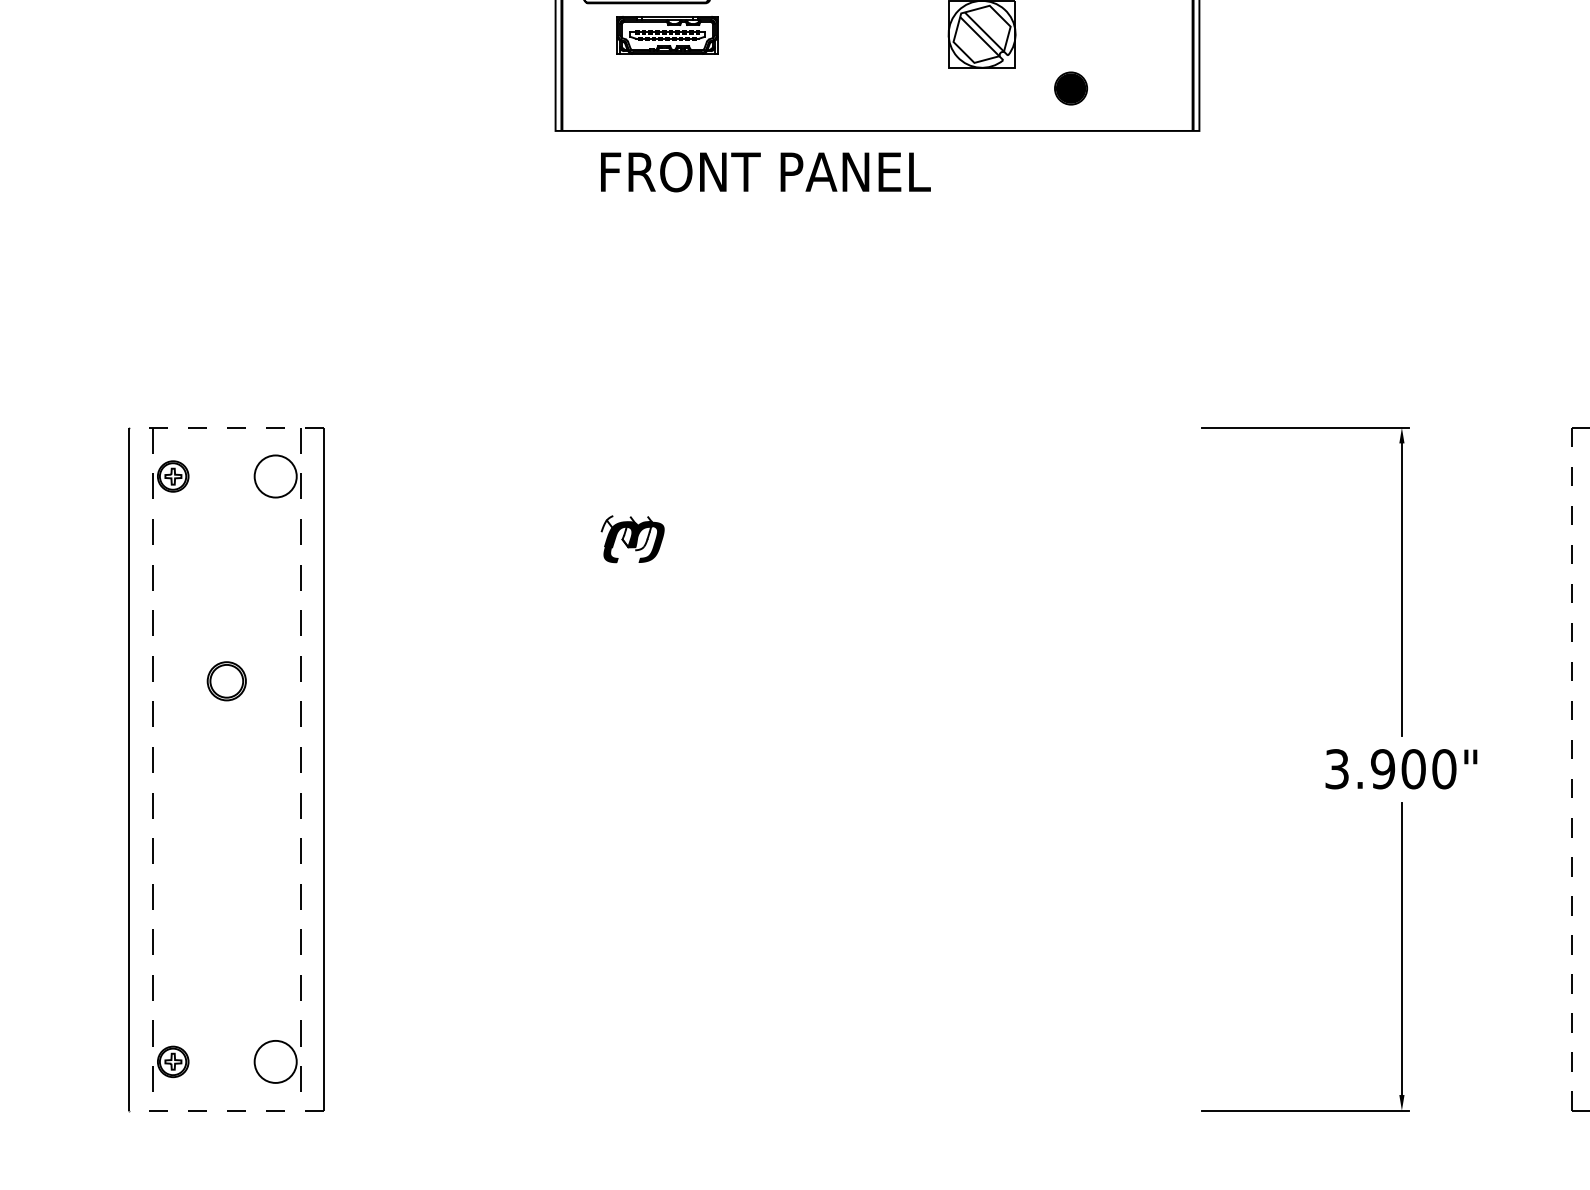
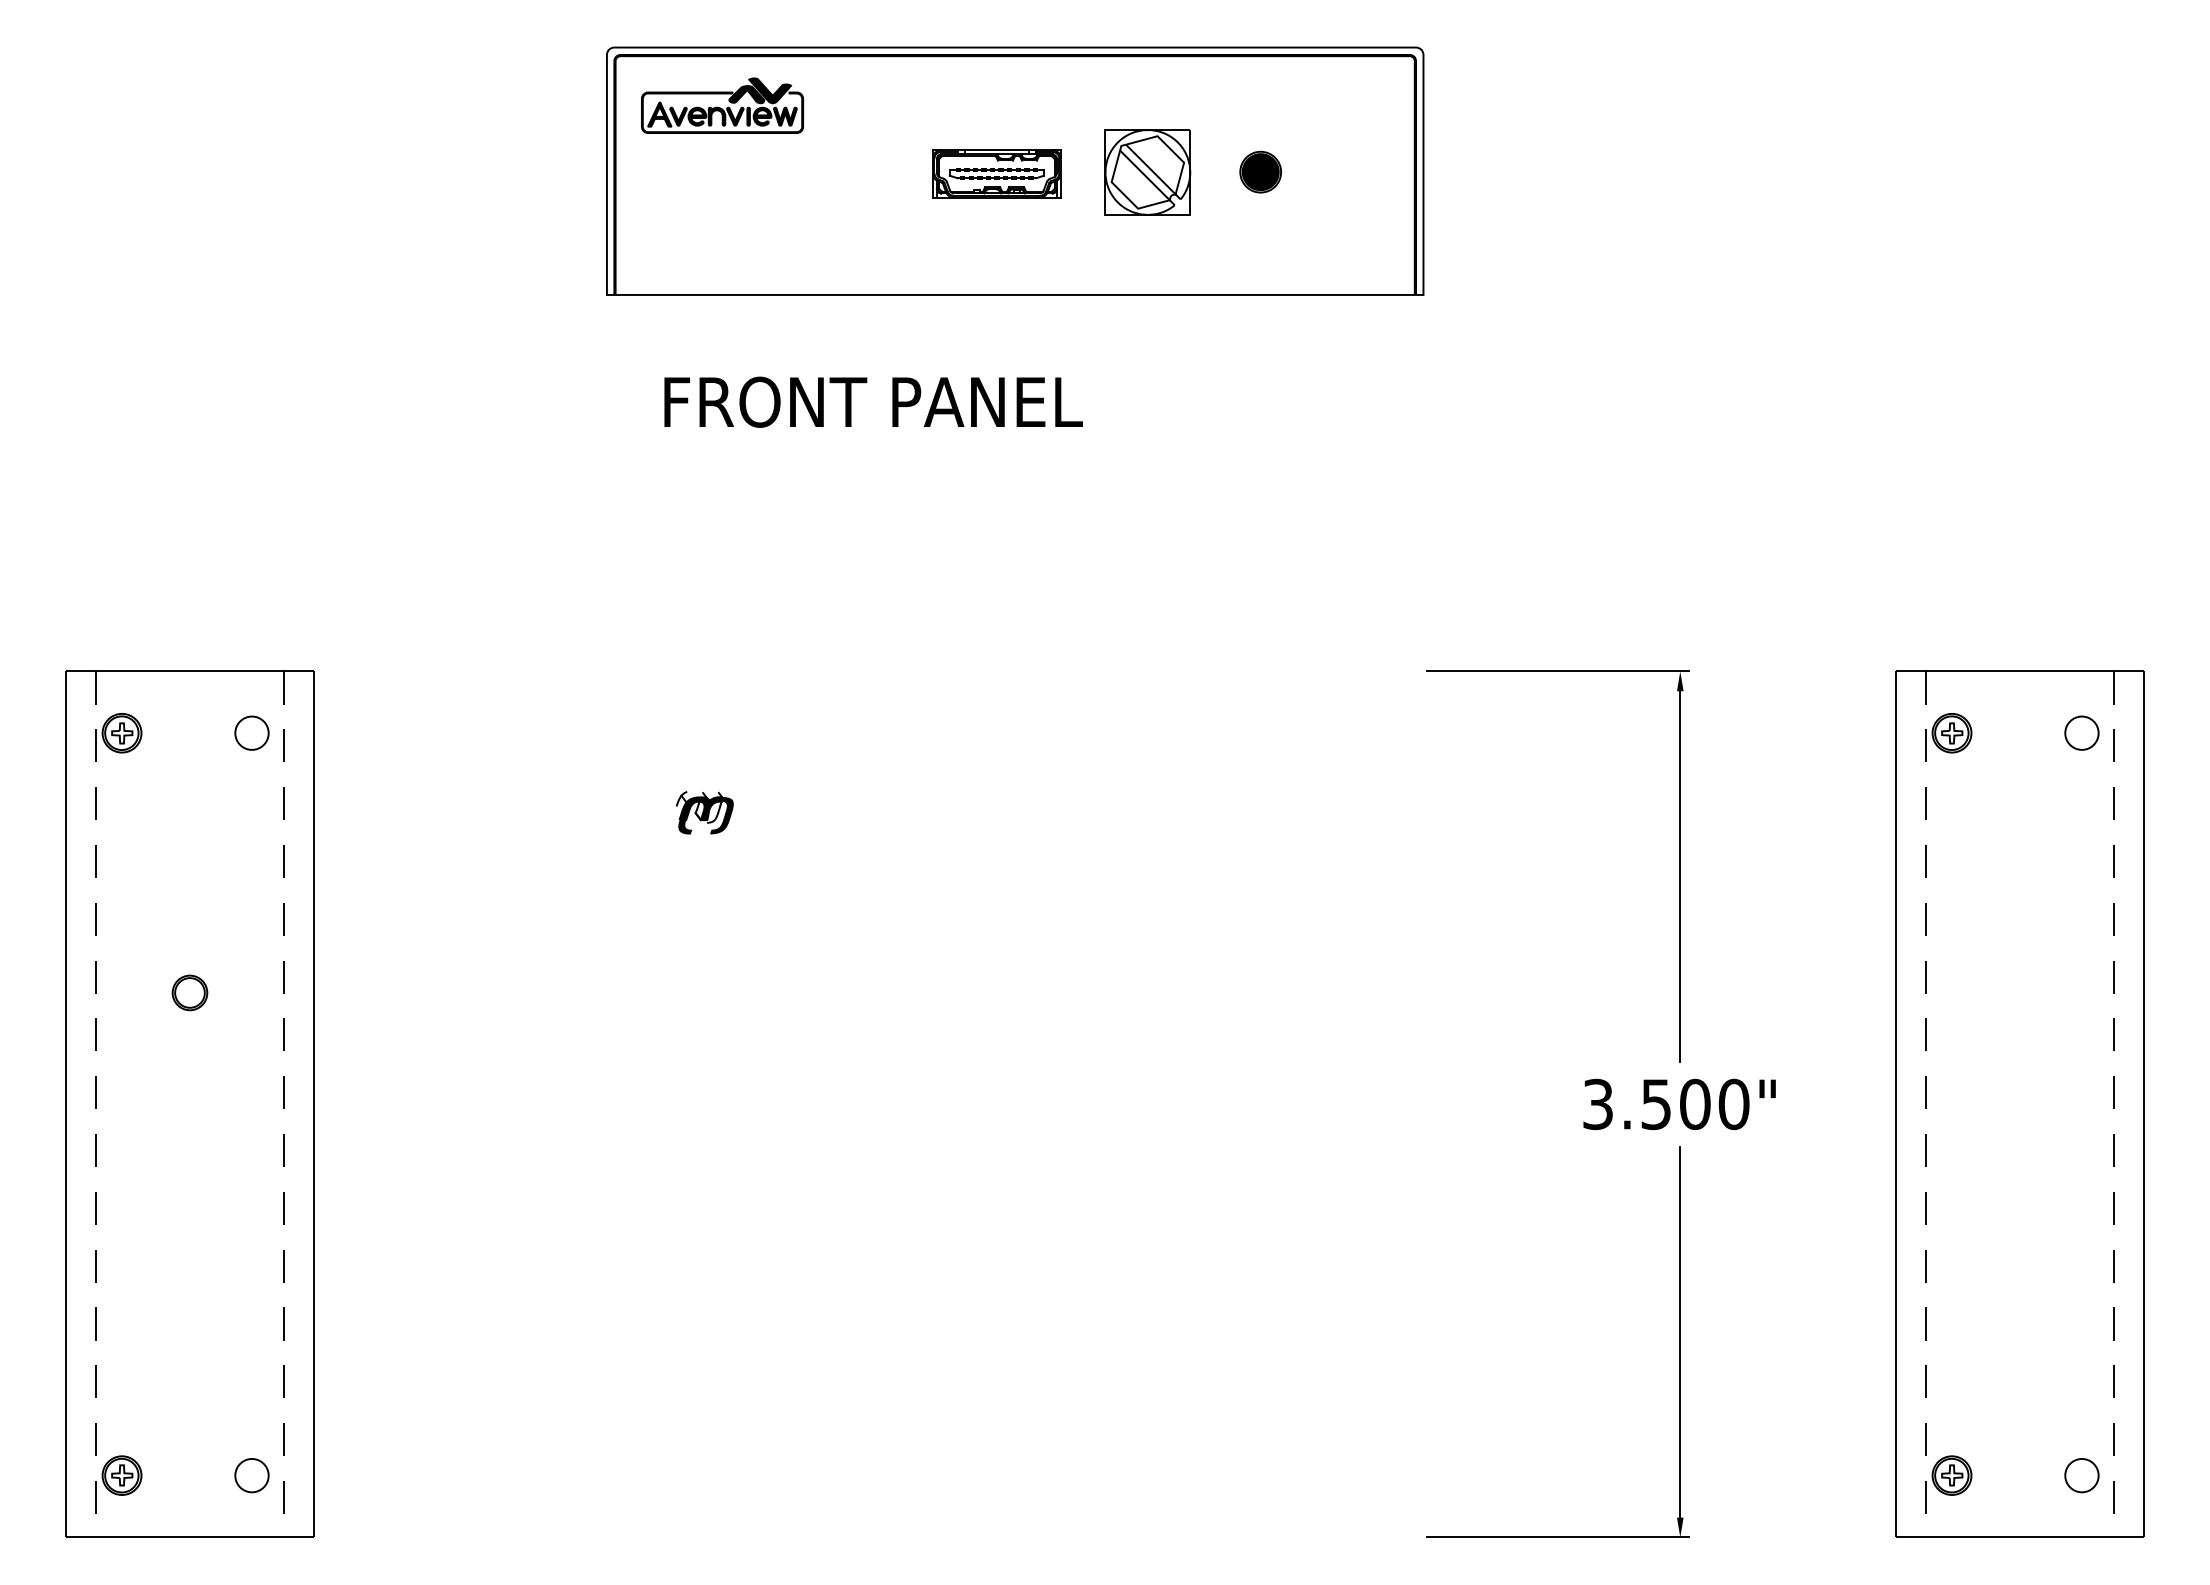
part: (667, 35) -> (996, 173), moved
part: (1070, 88) -> (1260, 171), moved
text: (765, 171) -> (873, 401), moved
line: (227, 427) -> (190, 671), dashed -> solid
circle: (275, 475) -> (251, 732), size x0.62
part: (632, 539) -> (704, 812), size x0.71
part: (226, 680) -> (189, 992), size x0.71
text: (1383, 768) -> (1656, 1103), 3.900" -> 3.500"
line: (1572, 769) -> (1896, 1104), dashed -> solid
circle: (275, 1061) -> (251, 1475), size x0.62
line: (227, 1110) -> (190, 1537), dashed -> solid

